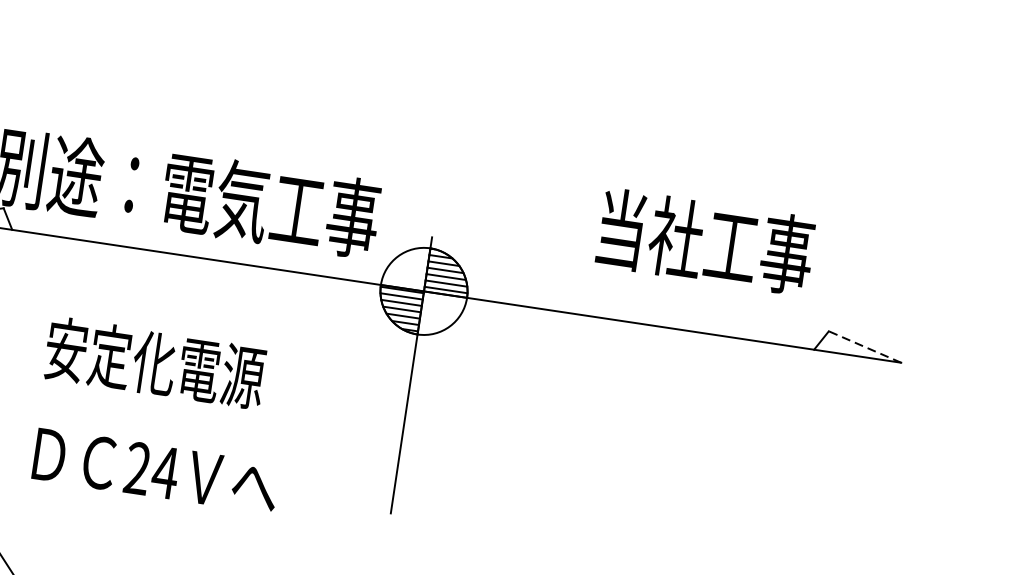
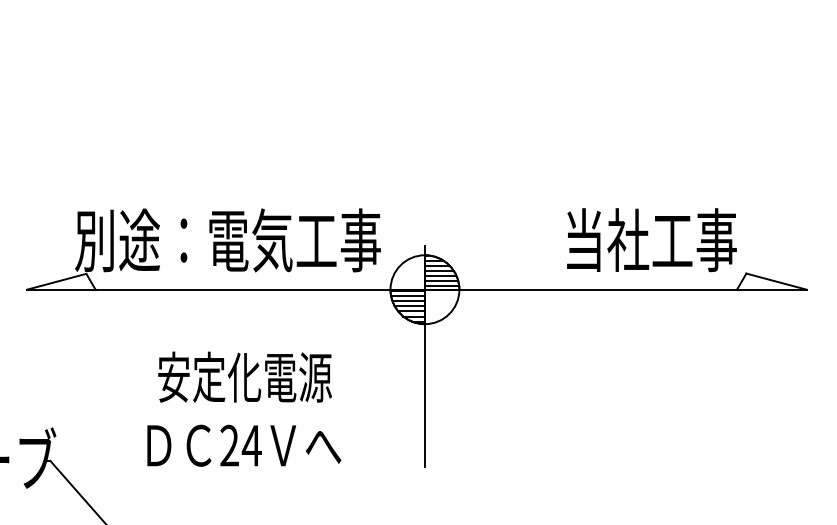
text: (705, 242) -> (651, 240), moved
line: (865, 346) -> (776, 281), dashed -> solid
text: (154, 362) -> (244, 376), moved
text: (156, 470) -> (244, 445), moved

